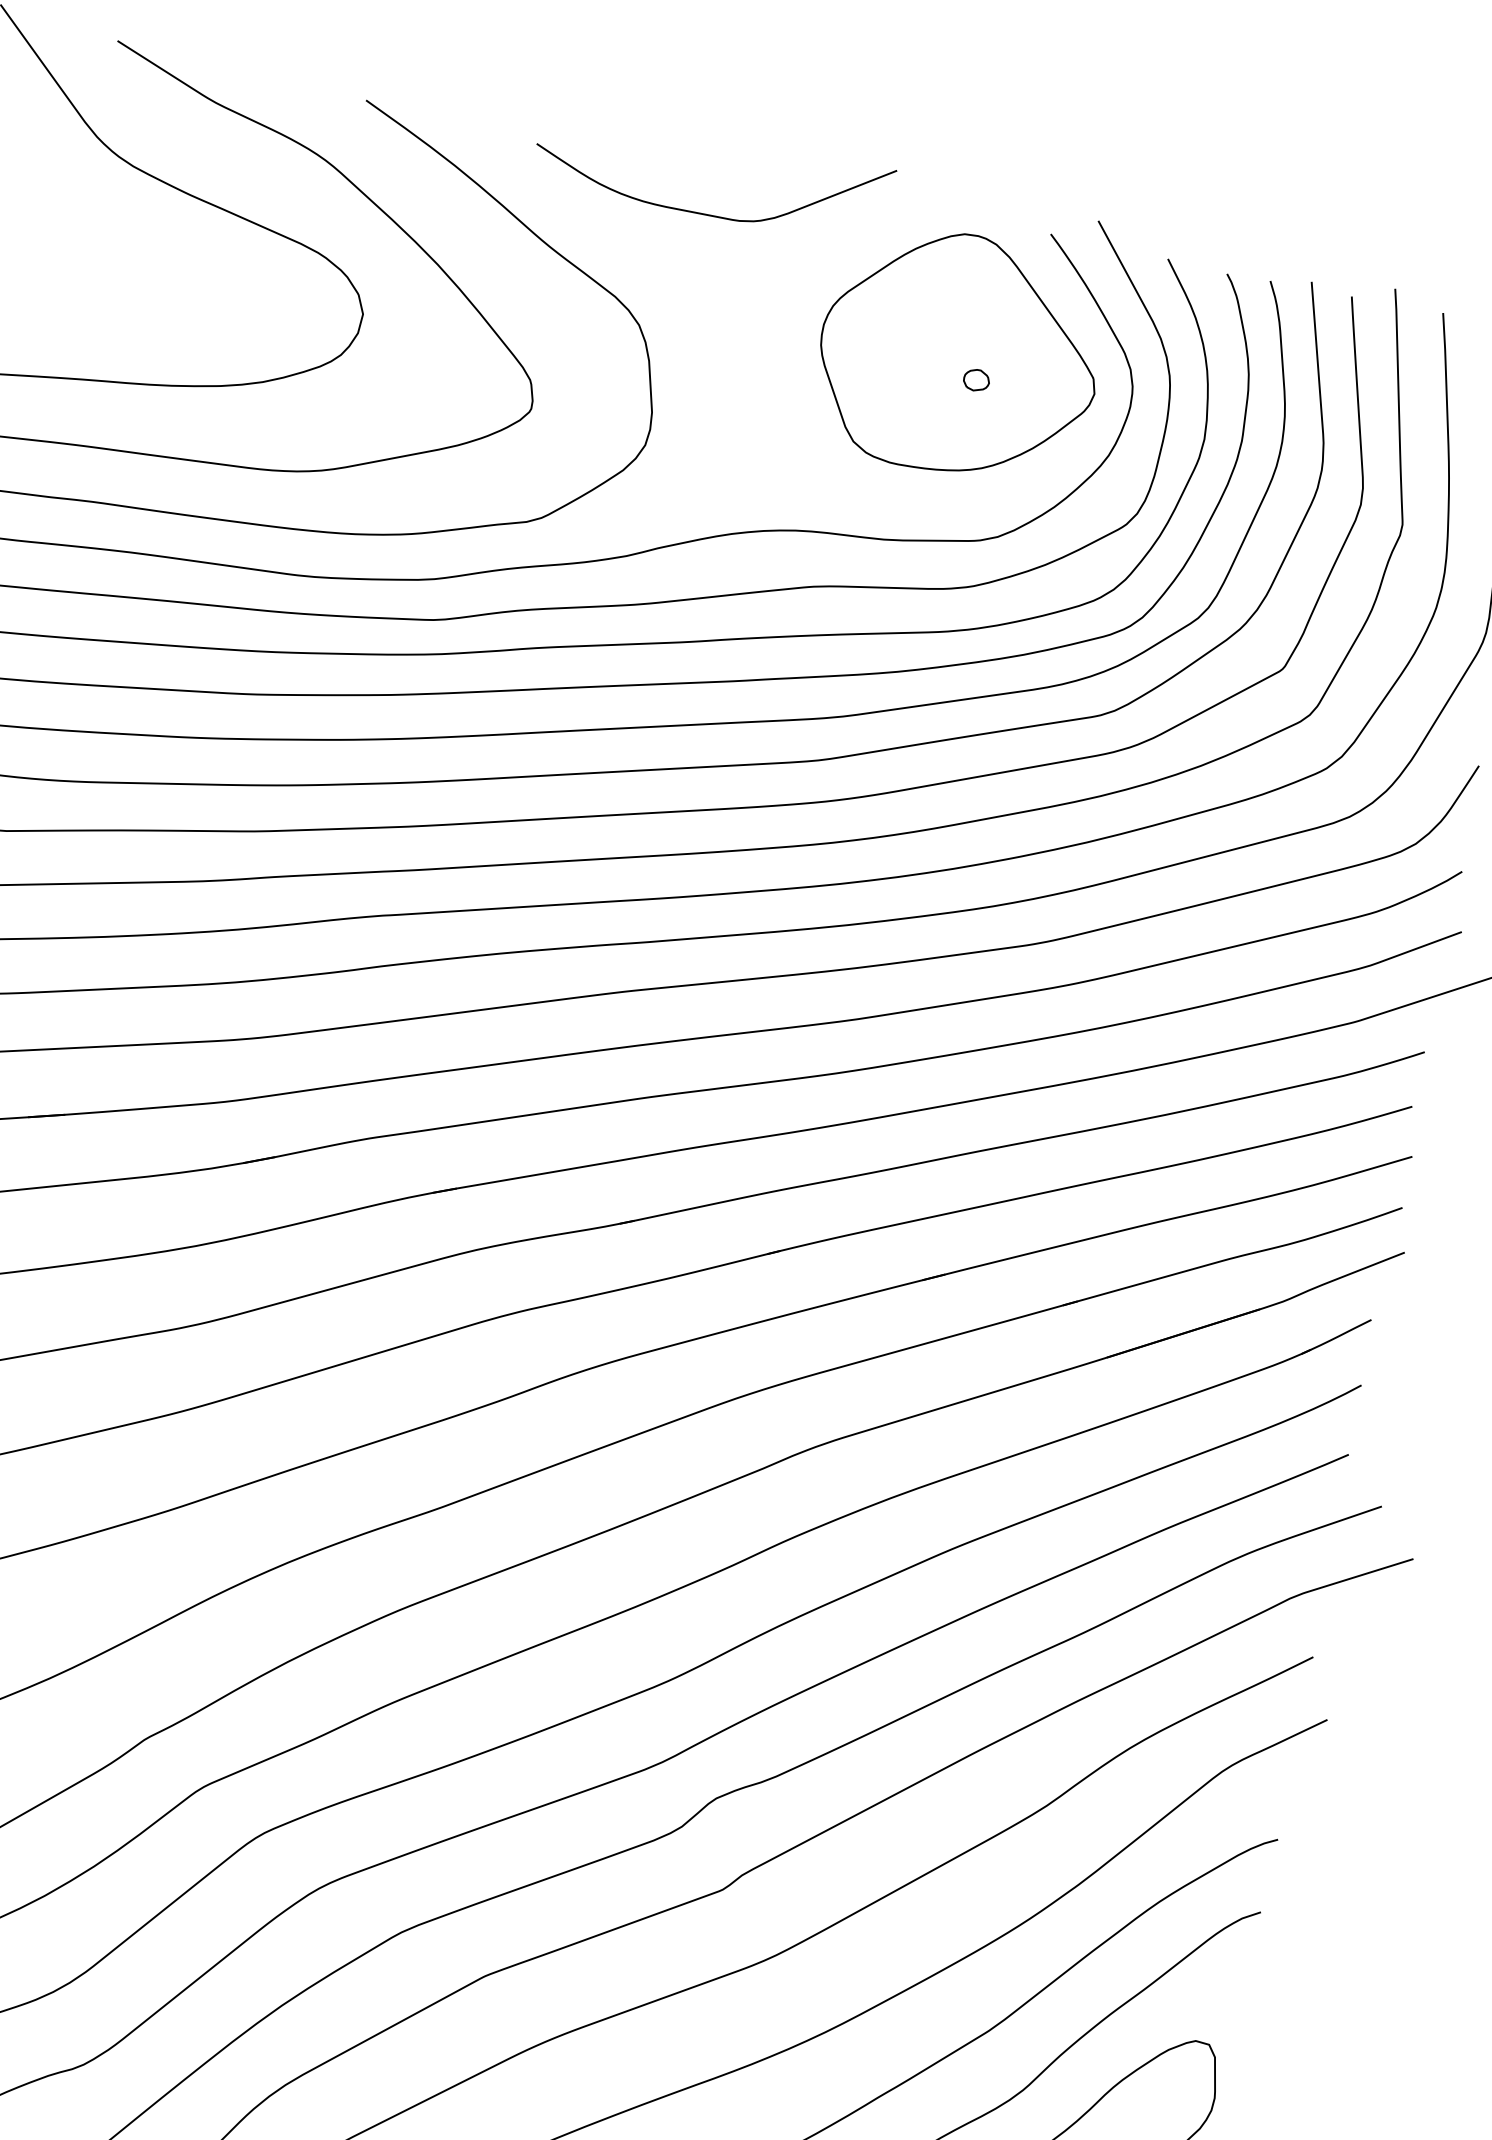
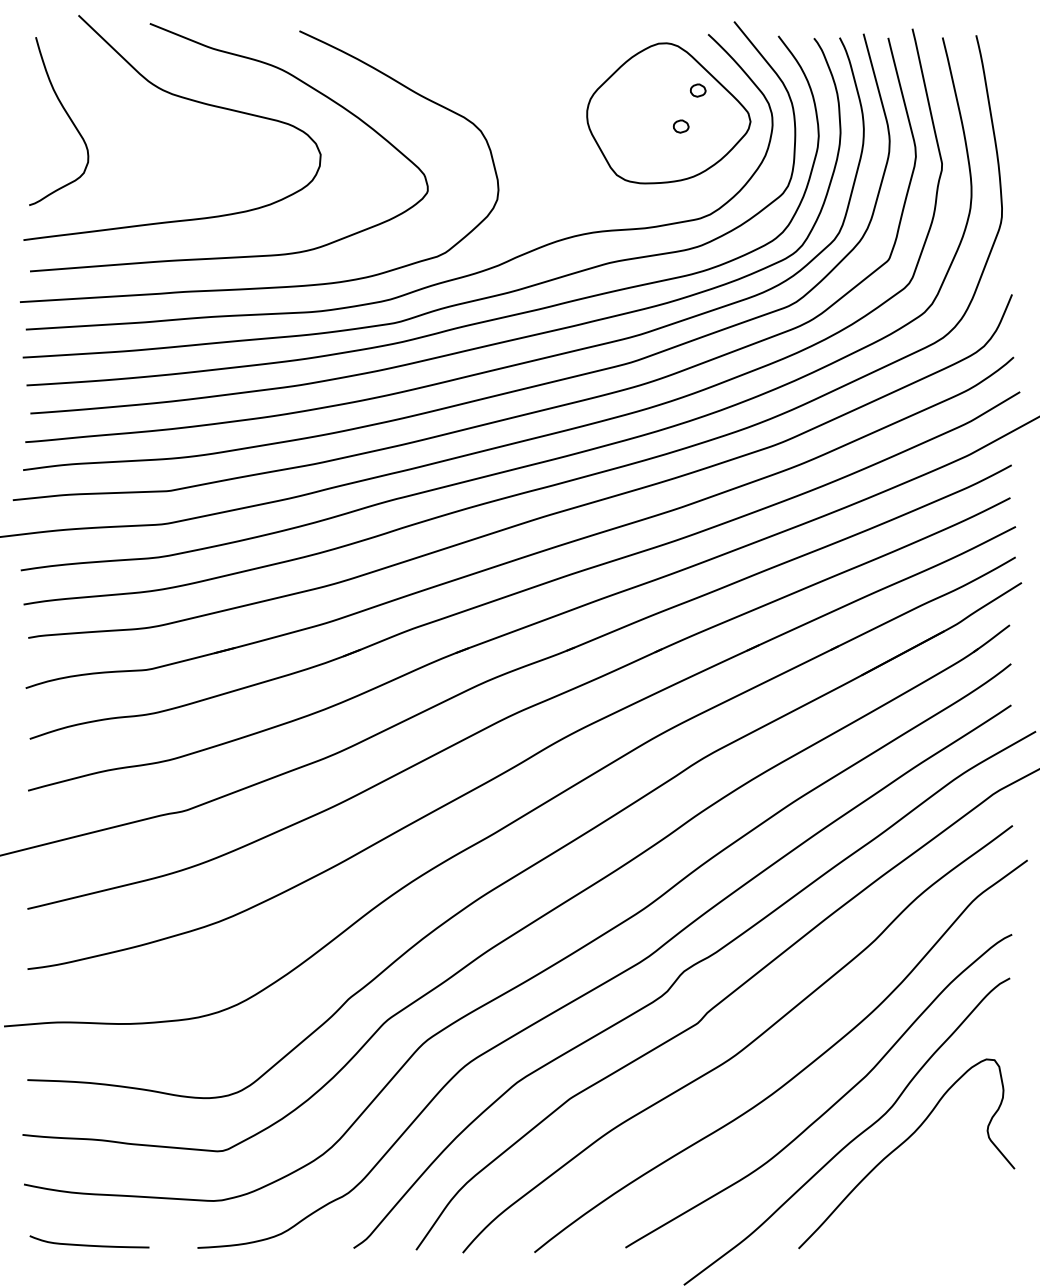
curve: (706, 213) -> (507, 59), removed
part: (1015, 324) -> (697, 90), added

